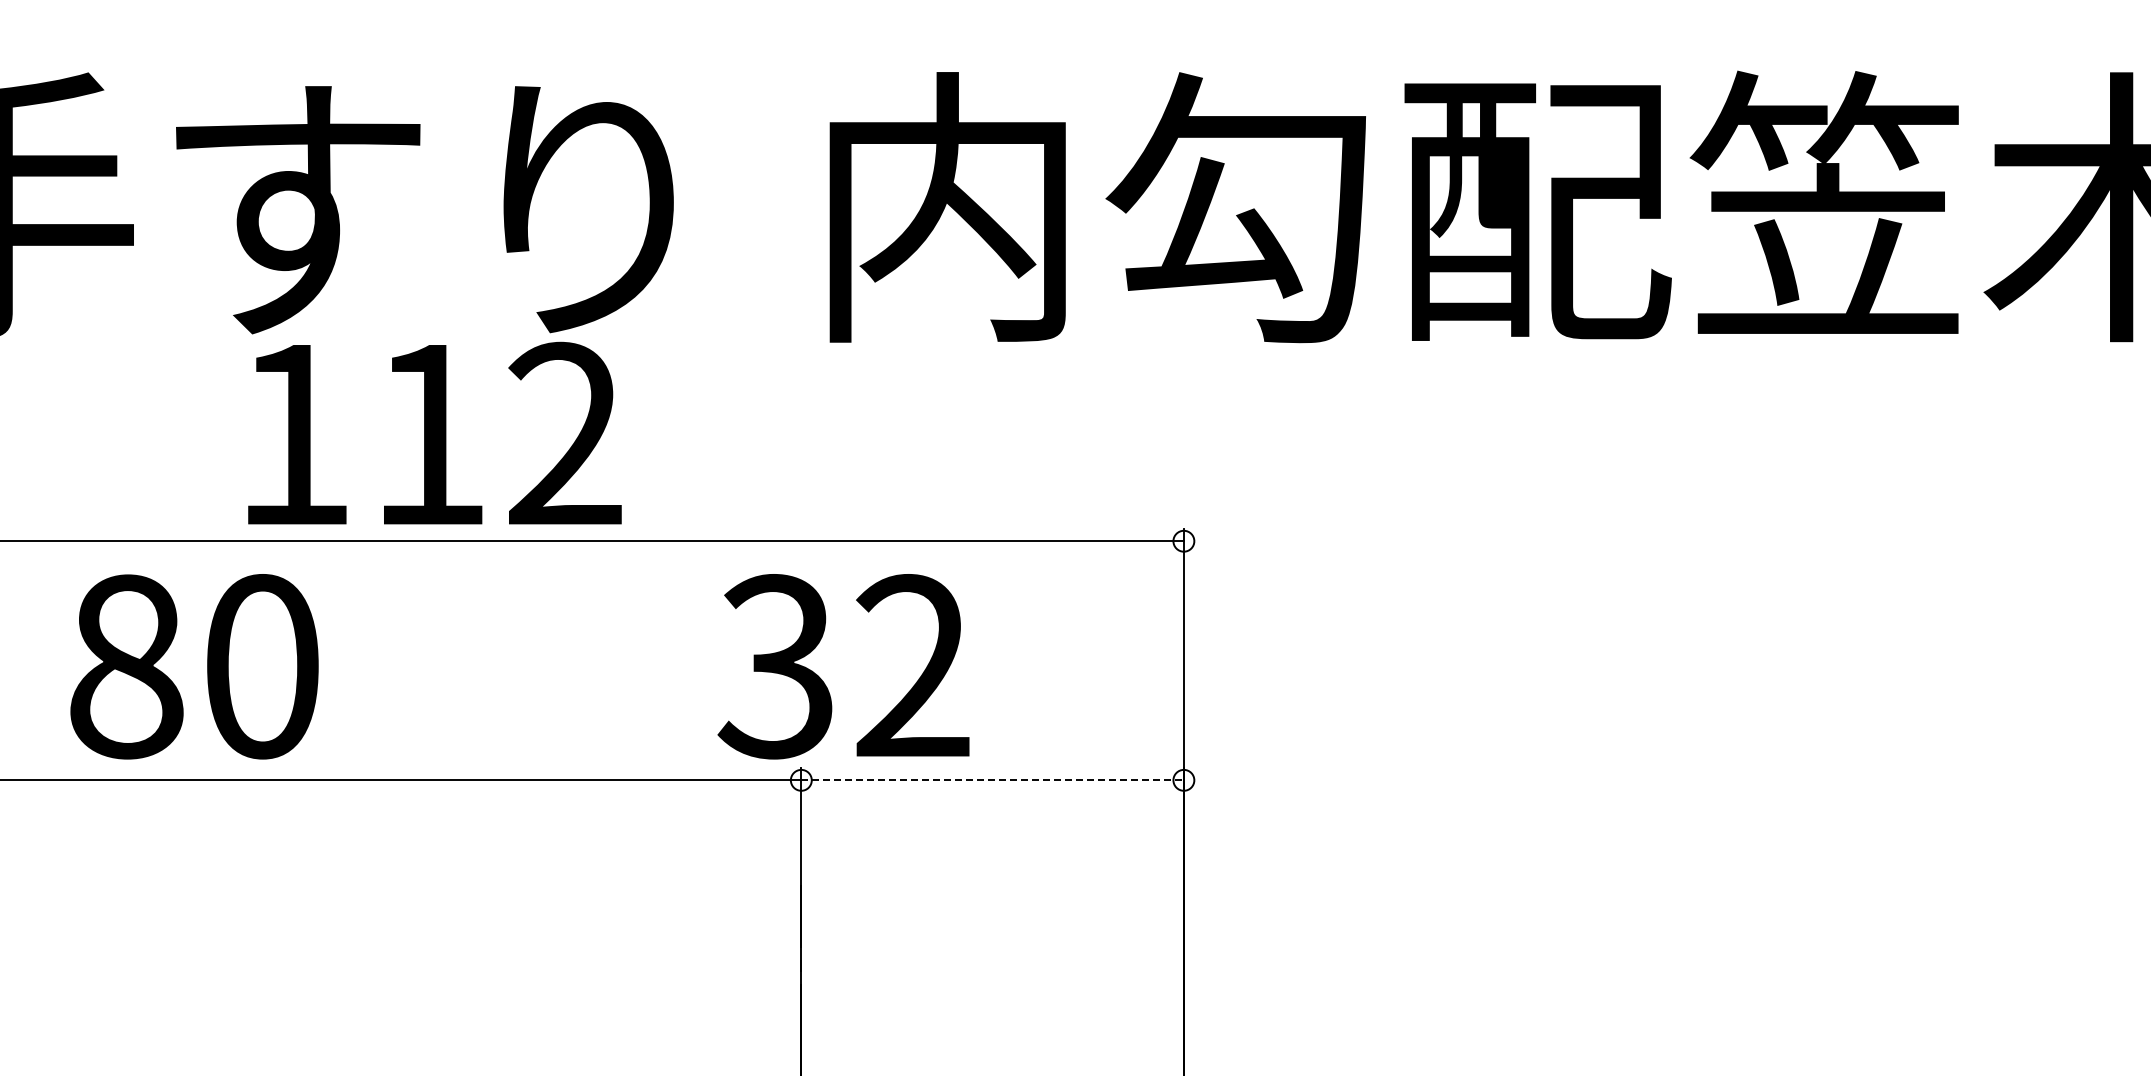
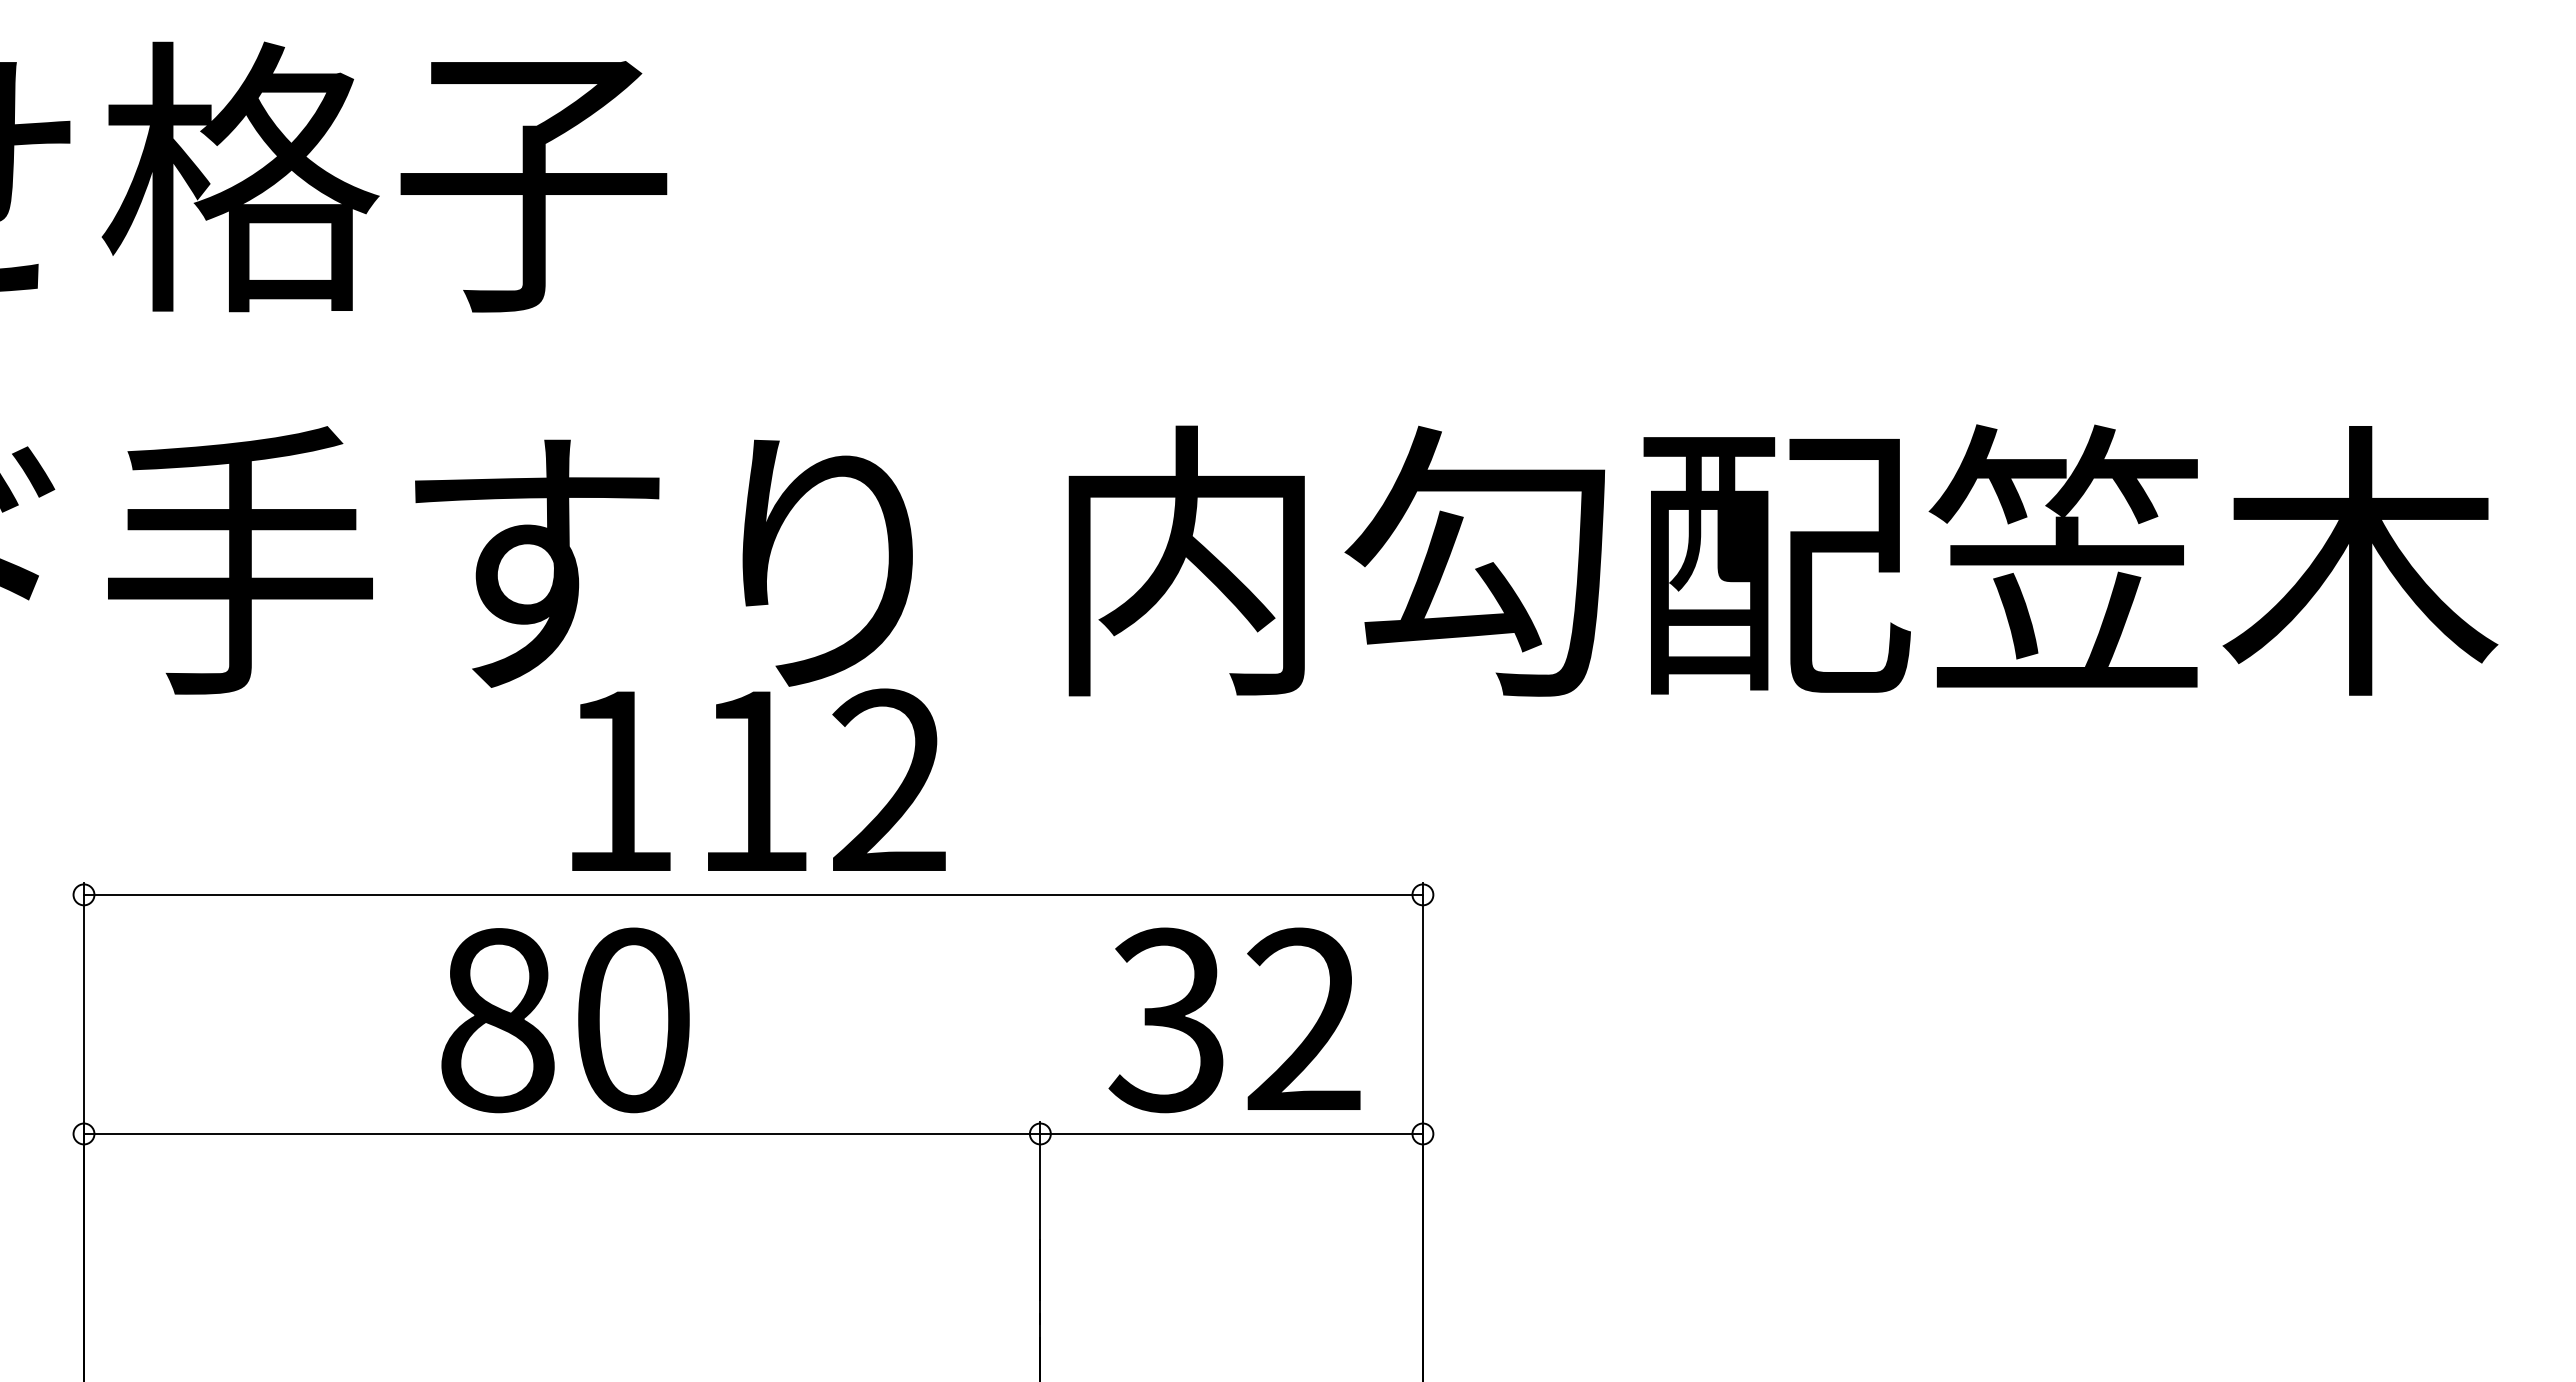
text: (434, 432) -> (758, 779), moved
text: (194, 666) -> (565, 1020), moved
text: (843, 666) -> (1234, 1020), moved
line: (993, 779) -> (1232, 1133), dashed -> solid

